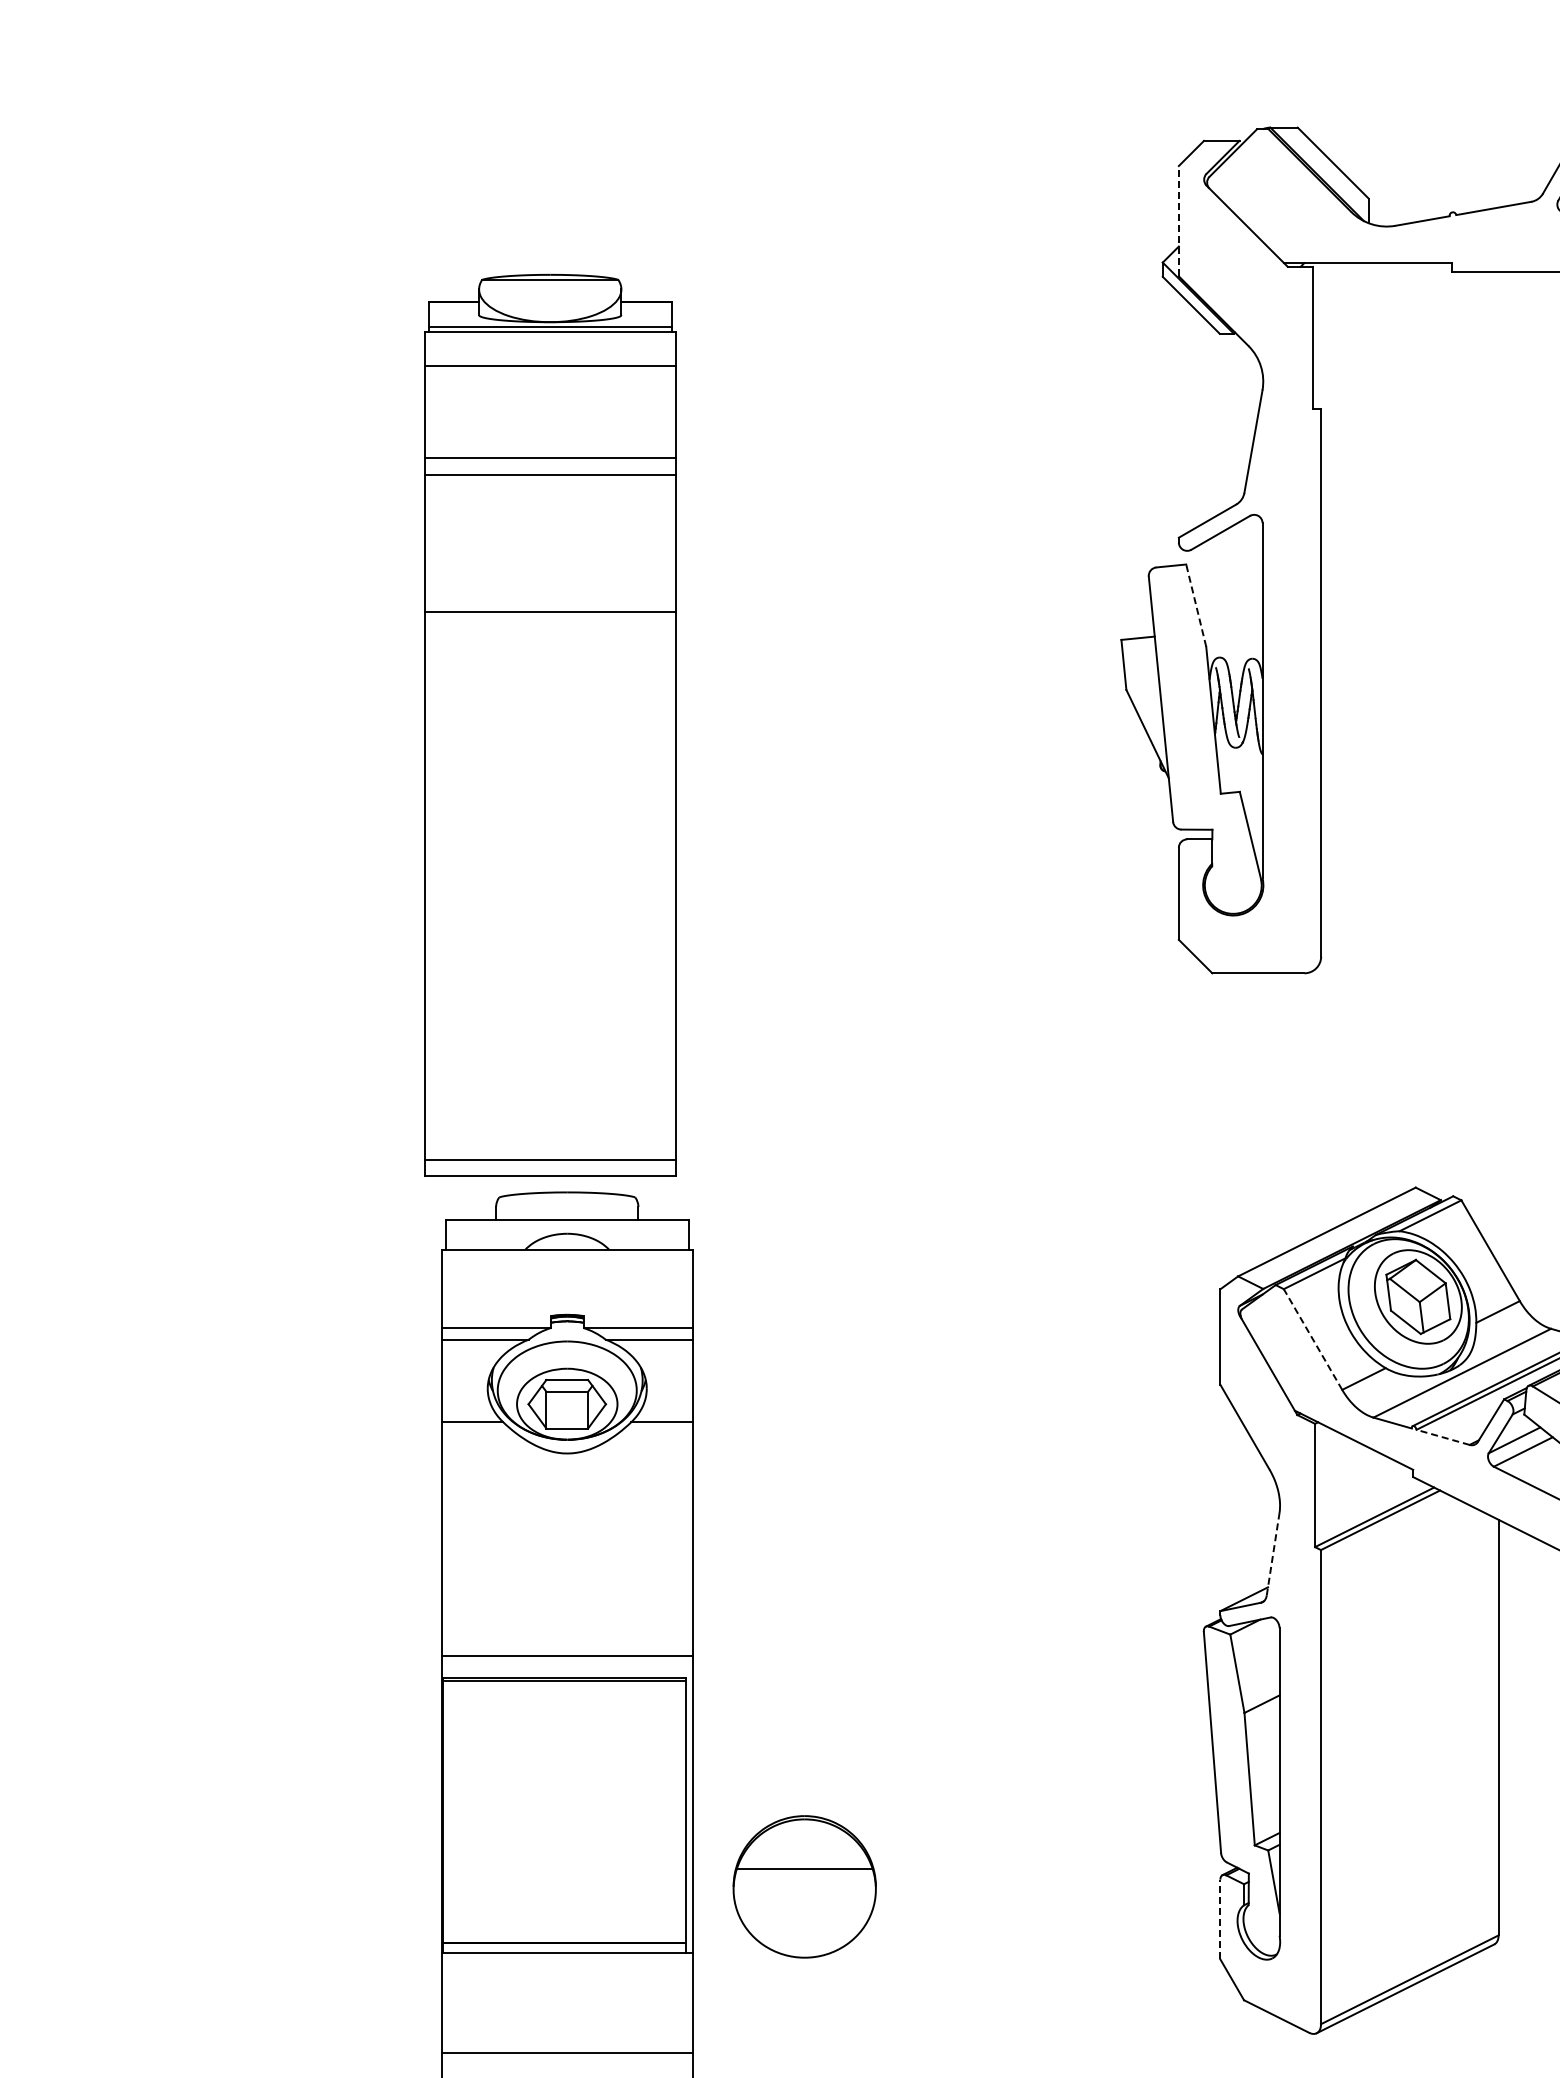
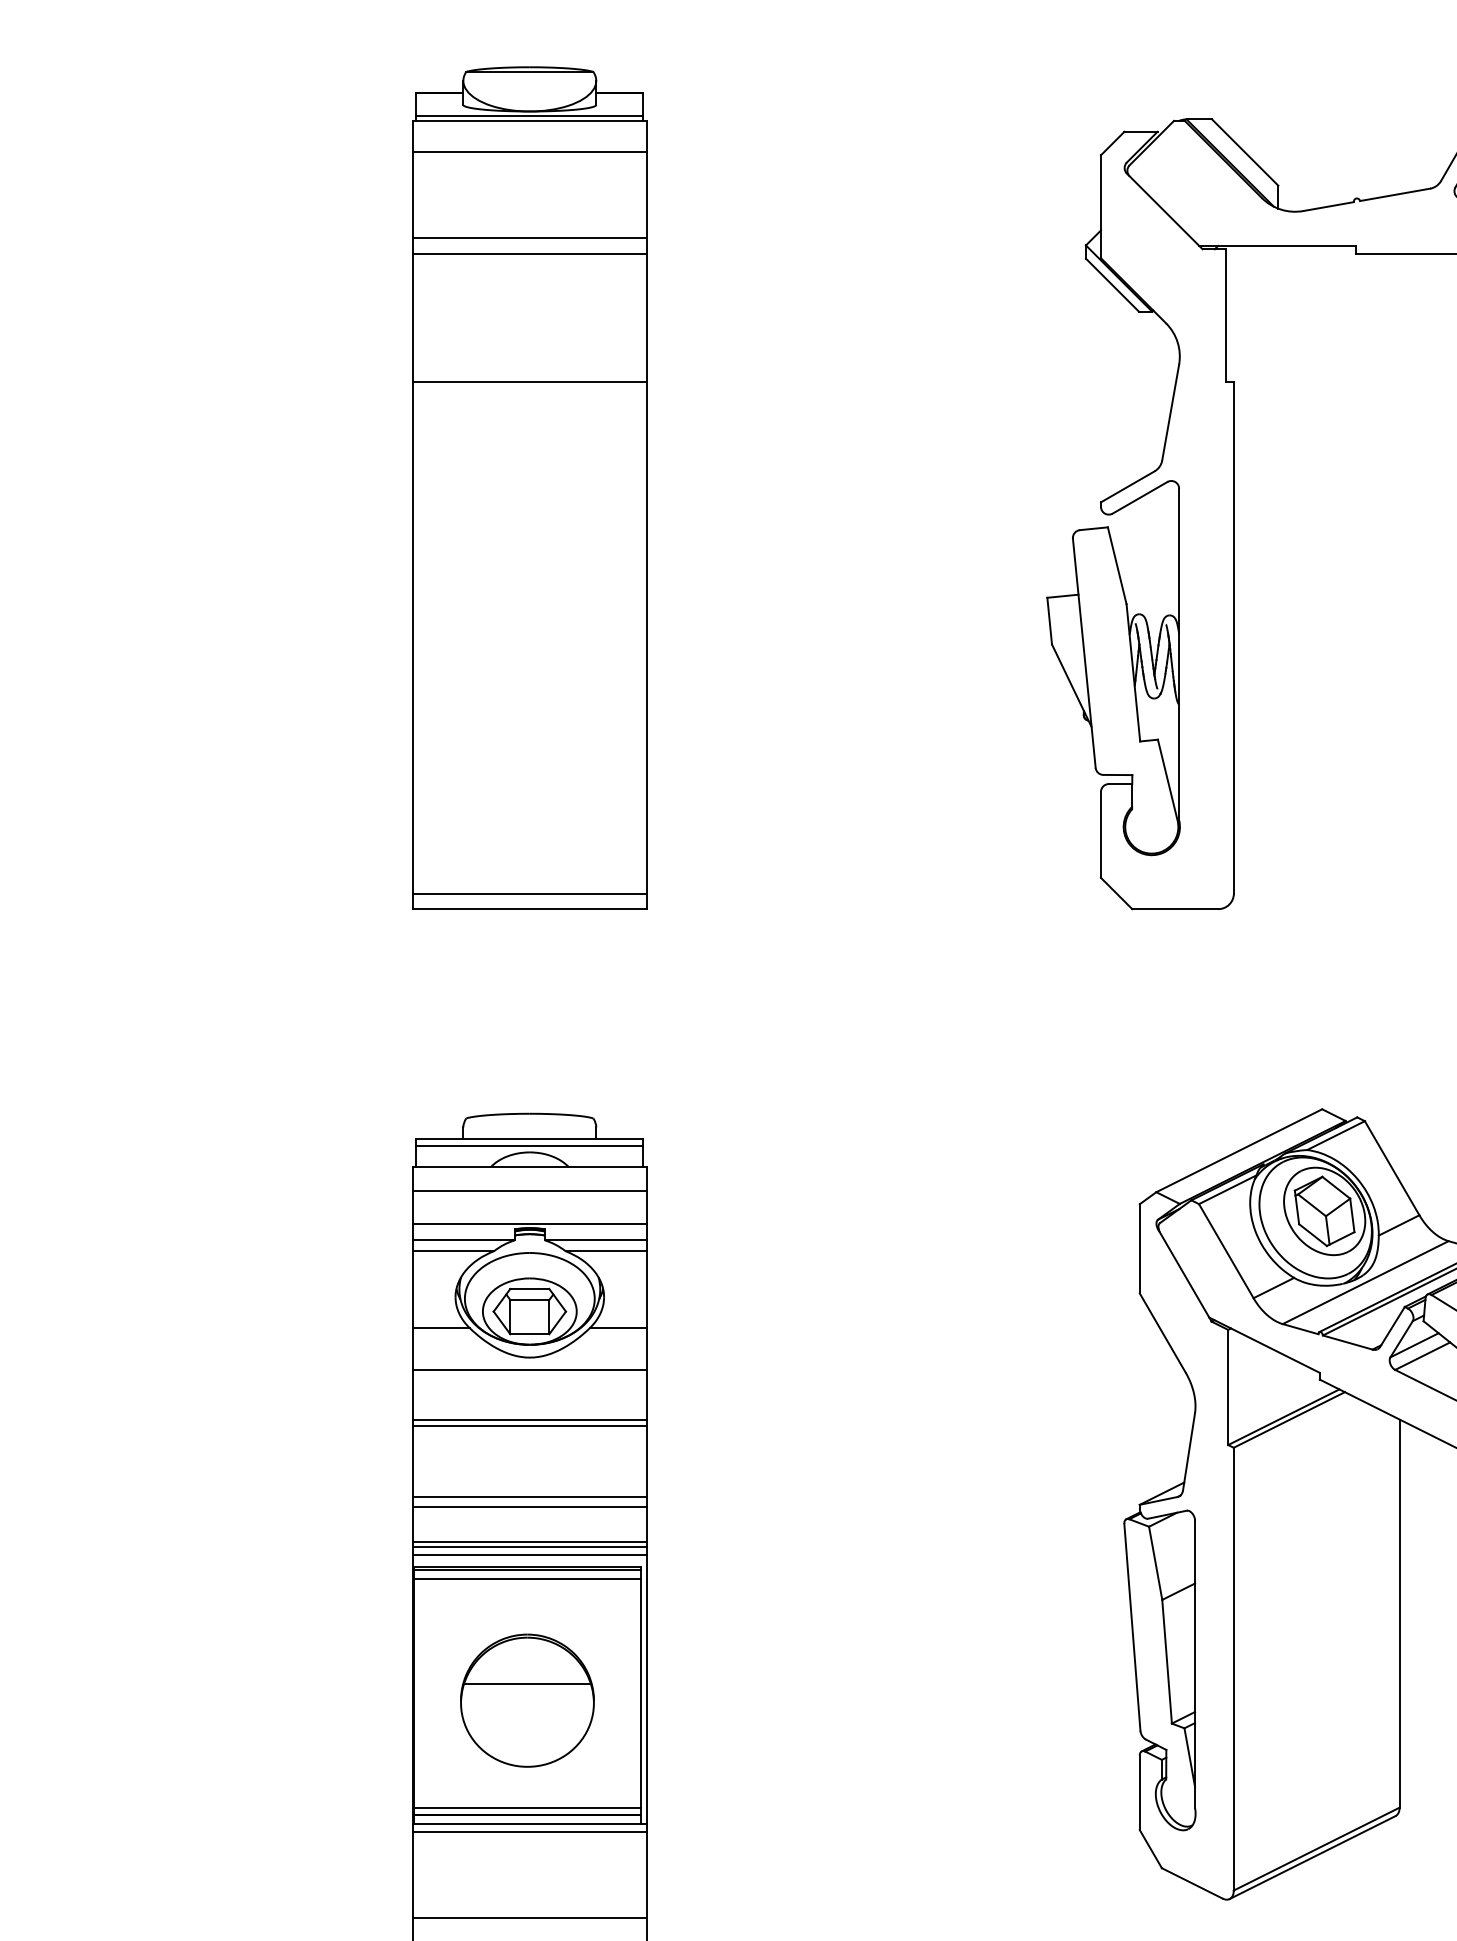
line: (1178, 220) -> (1100, 206), dashed -> solid
line: (1196, 605) -> (1117, 565), dashed -> solid
part: (550, 725) -> (530, 488), moved
line: (566, 1227) -> (529, 1146), added
line: (566, 1274) -> (529, 1190), added
line: (566, 1310) -> (529, 1224), added
line: (1312, 1339) -> (1225, 1251), dashed -> solid
line: (1443, 1437) -> (1348, 1342), dashed -> solid
line: (566, 1466) -> (529, 1369), added
line: (566, 1520) -> (529, 1420), added
line: (566, 1527) -> (529, 1426), added
line: (1273, 1554) -> (1189, 1451), dashed -> solid
line: (566, 1602) -> (529, 1496), added
line: (566, 1613) -> (529, 1507), added
line: (566, 1651) -> (529, 1542), added
line: (566, 1664) -> (529, 1554), added
line: (564, 1690) -> (527, 1578), added
part: (804, 1886) -> (527, 1700), moved
line: (1220, 1919) -> (1139, 1792), dashed -> solid
line: (564, 1935) -> (527, 1807), added
line: (566, 1961) -> (529, 1832), added

